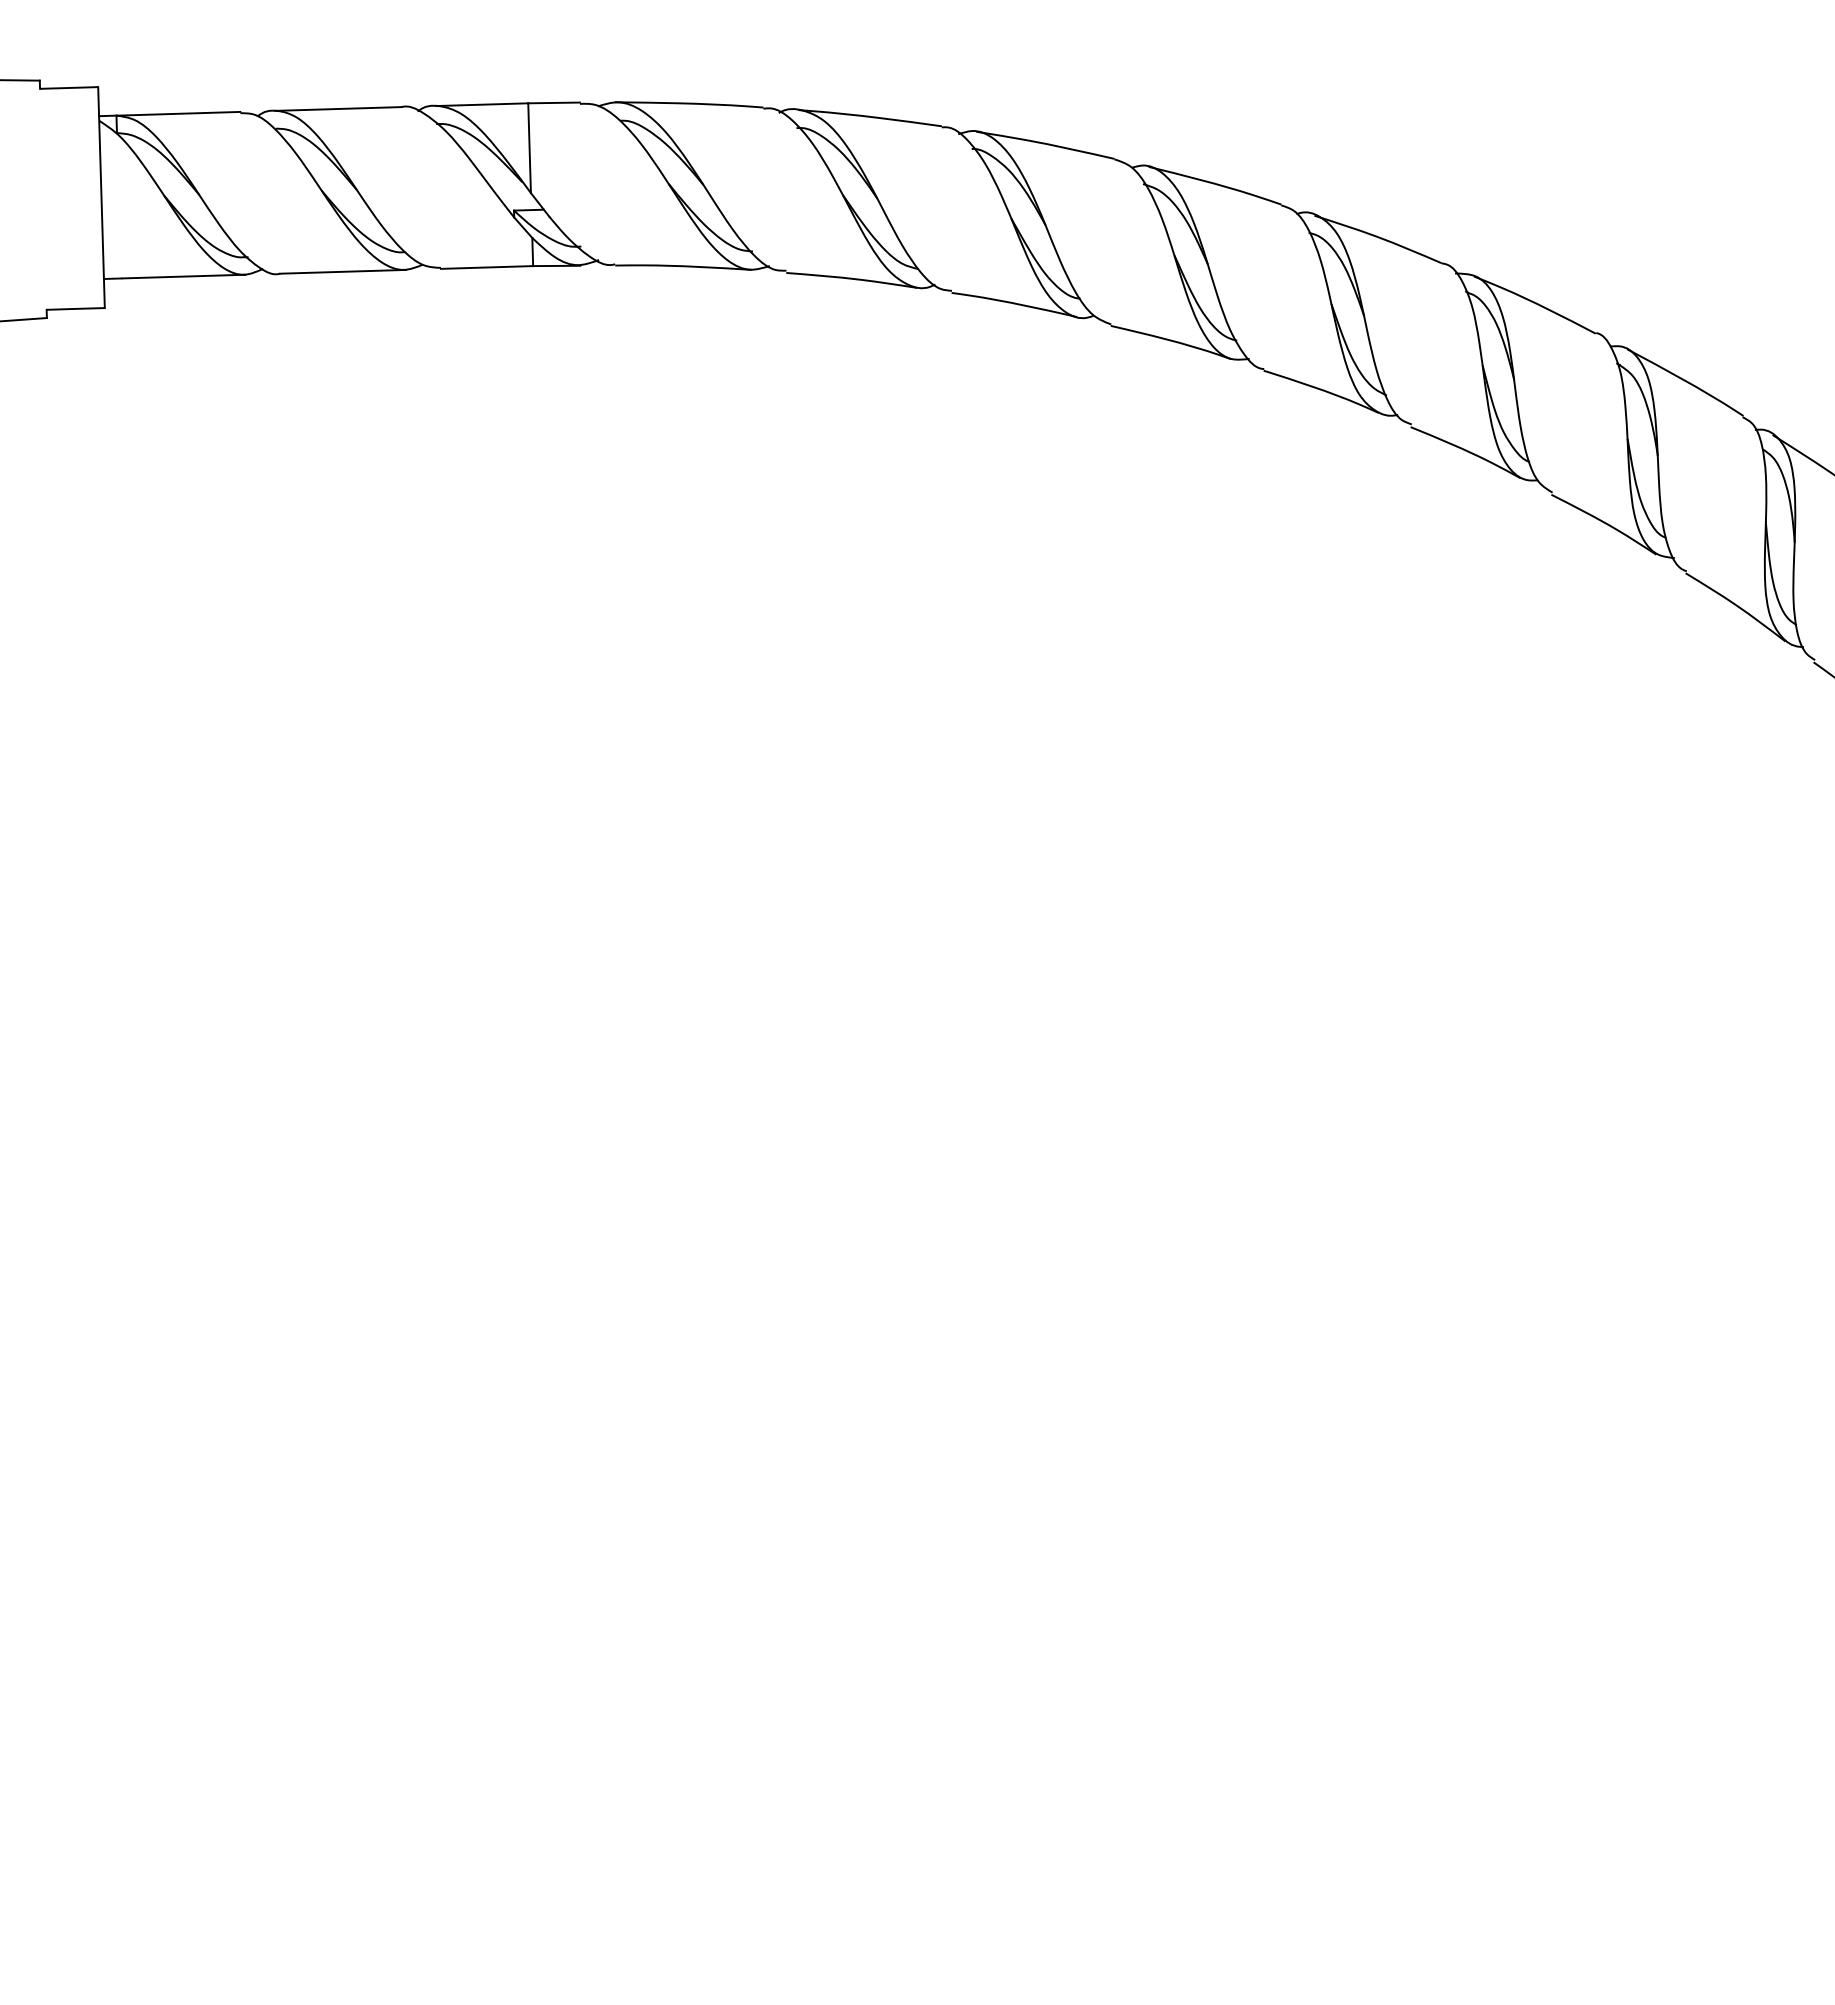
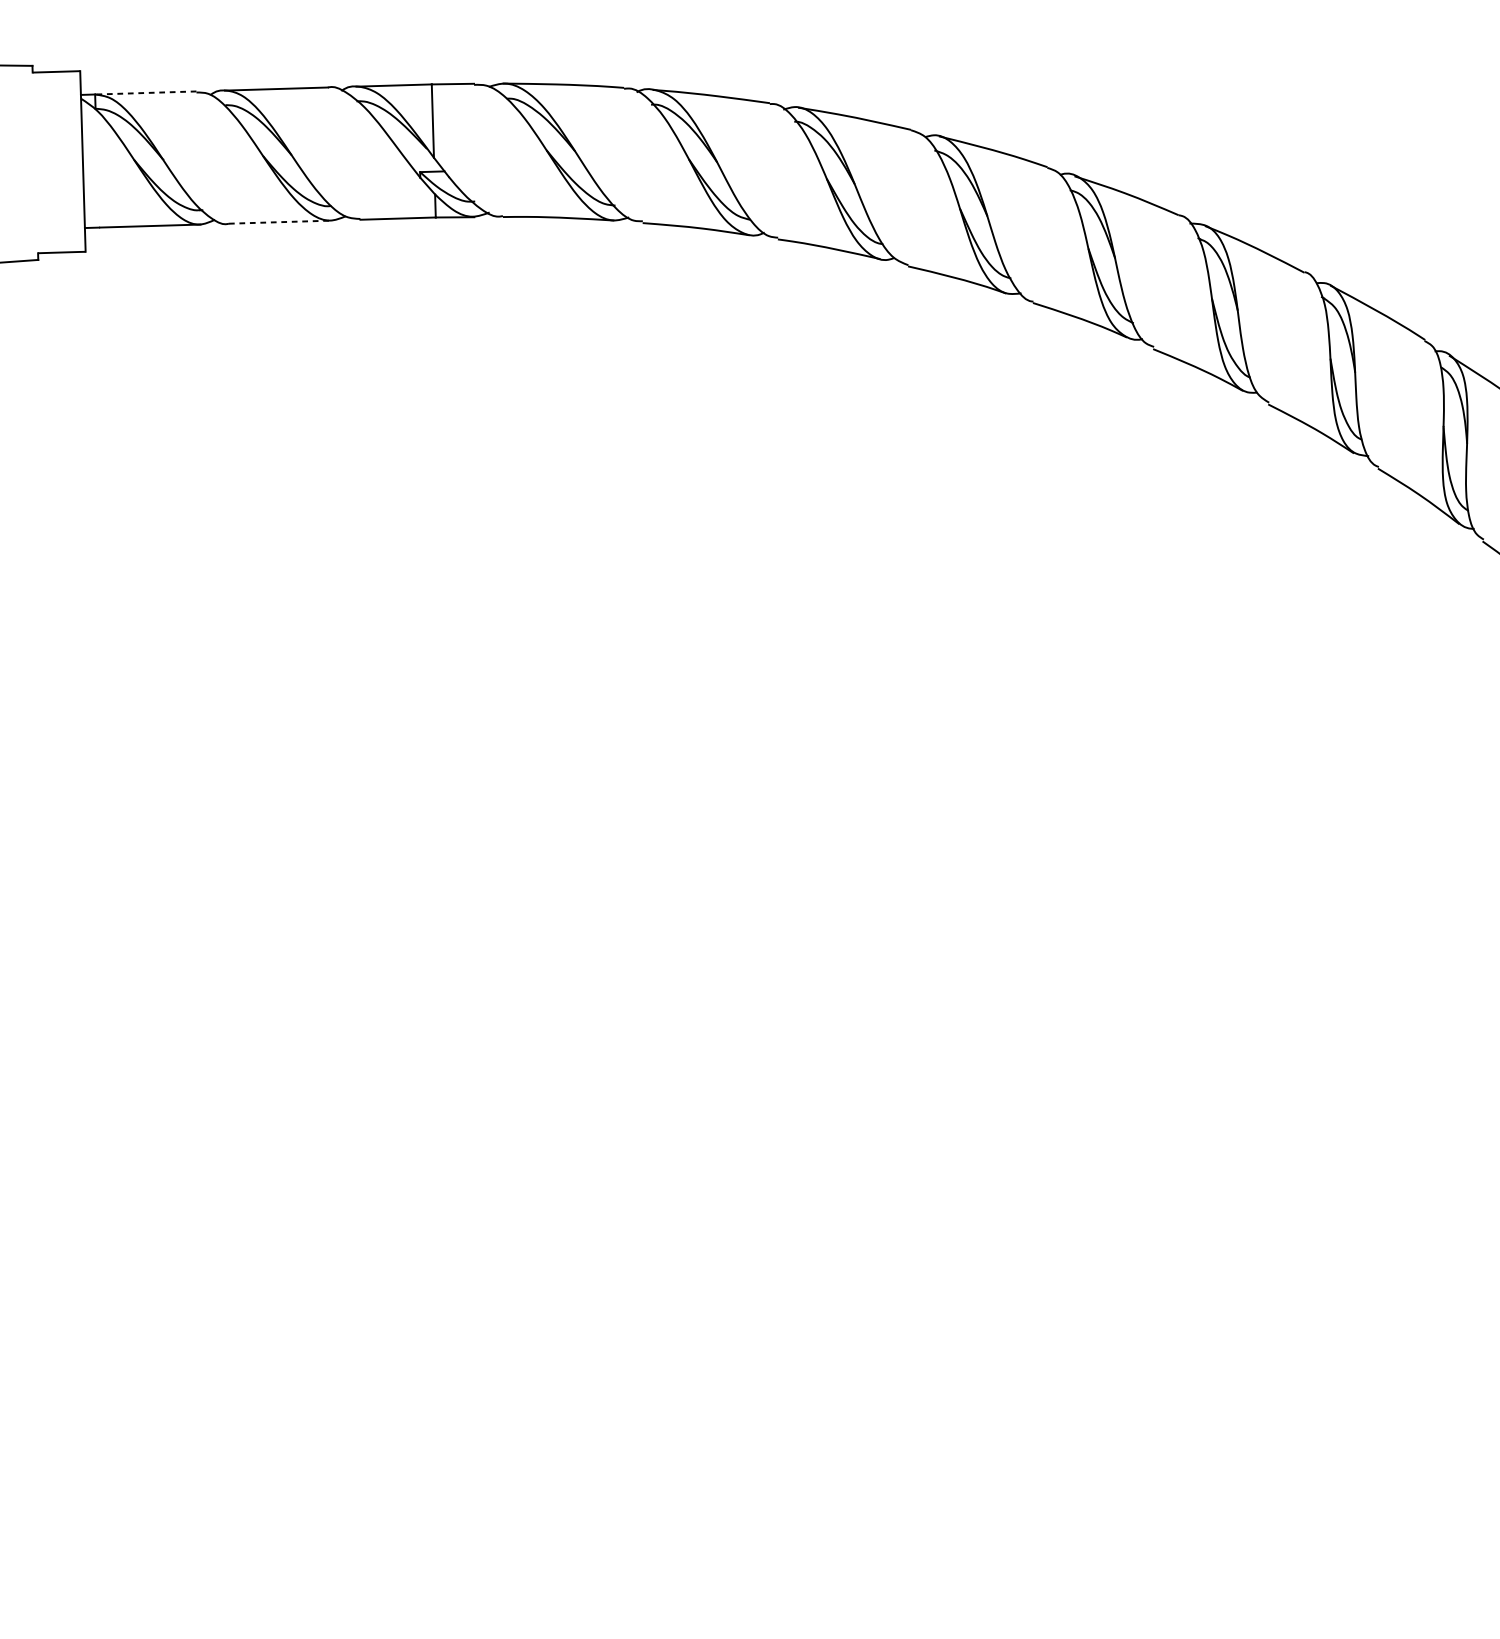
line: (178, 113) -> (145, 92), solid -> dashed
line: (343, 271) -> (280, 221), solid -> dashed

